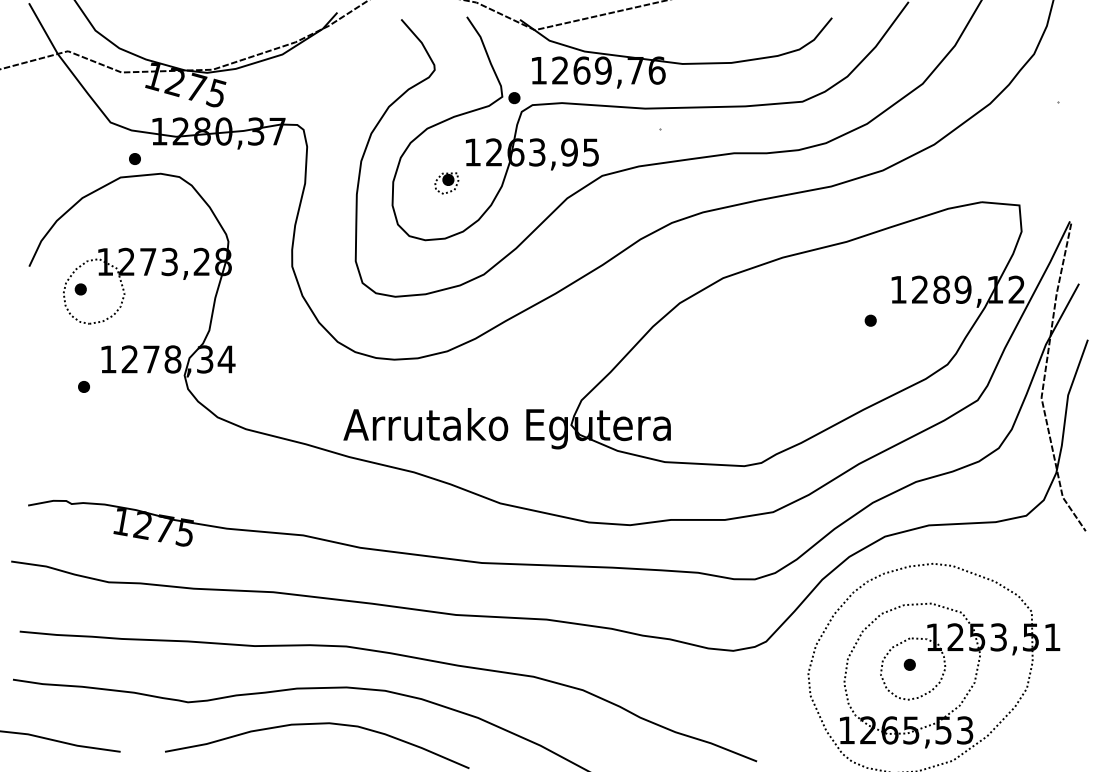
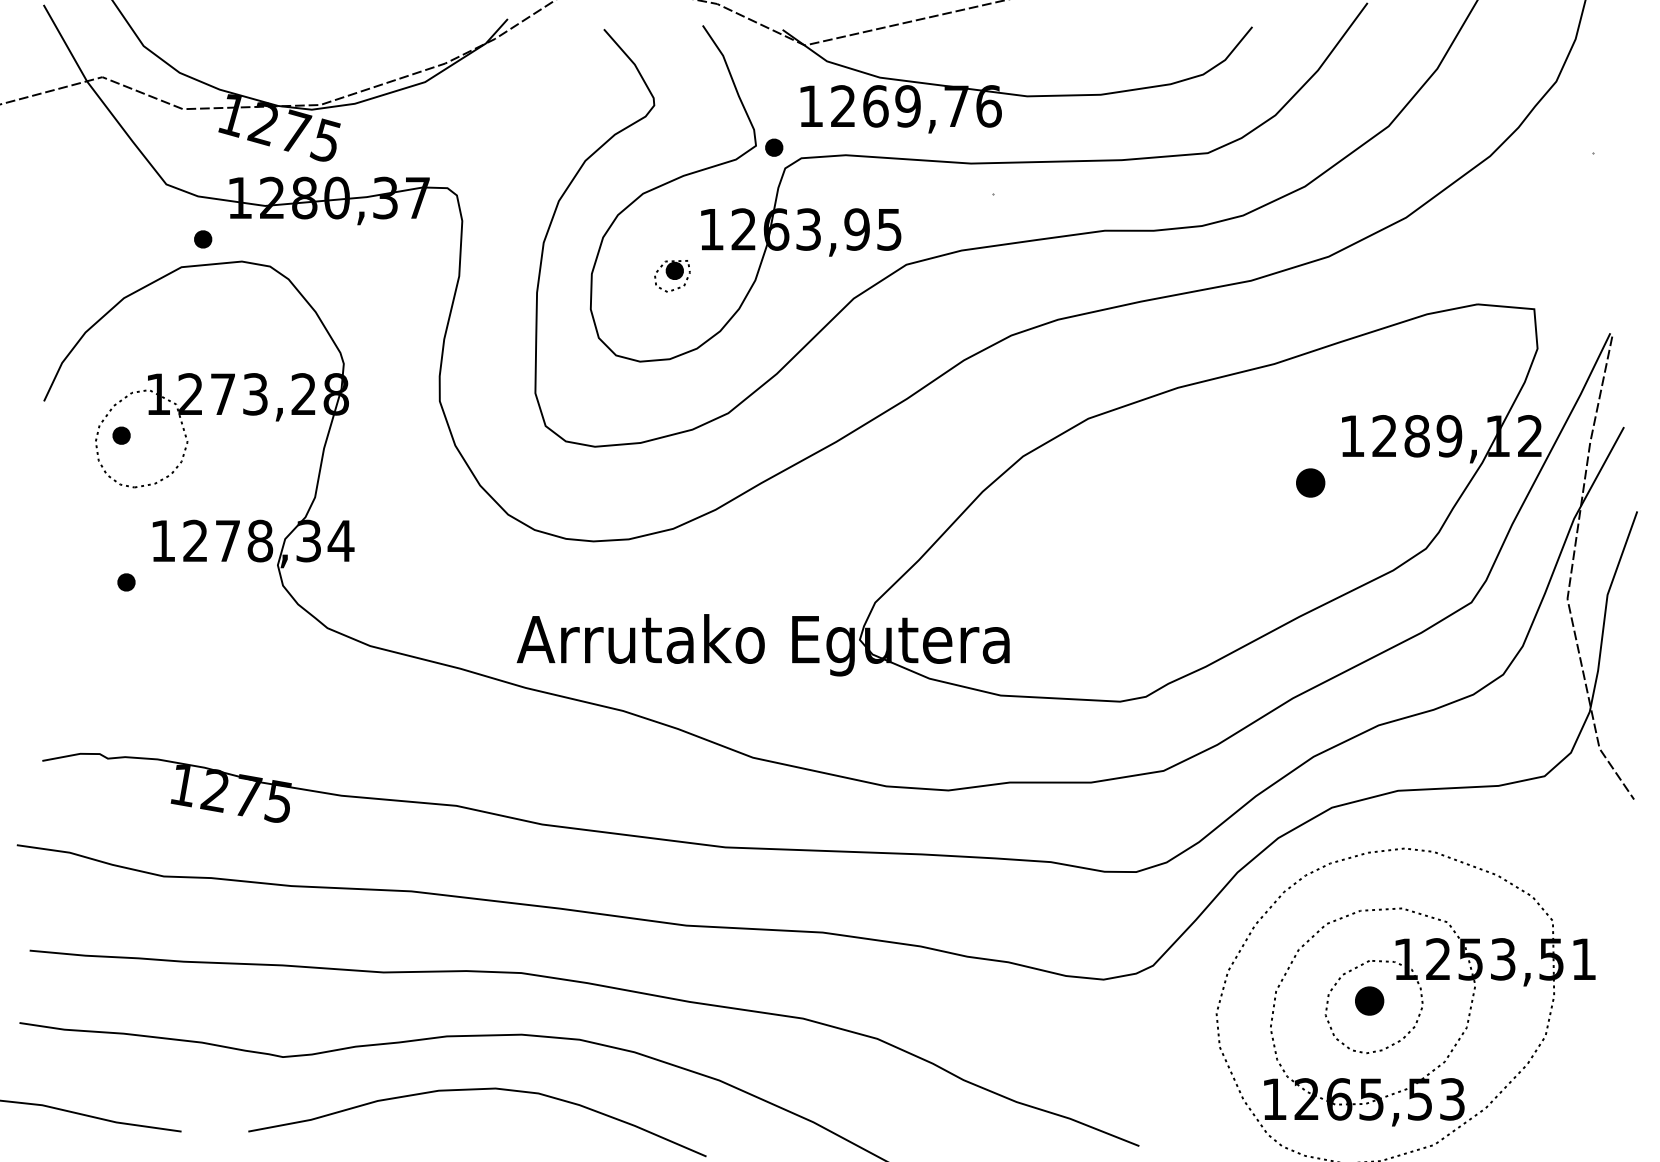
part: (870, 320) -> (1310, 482), size x1.6
part: (909, 664) -> (1368, 1000), size x1.6

